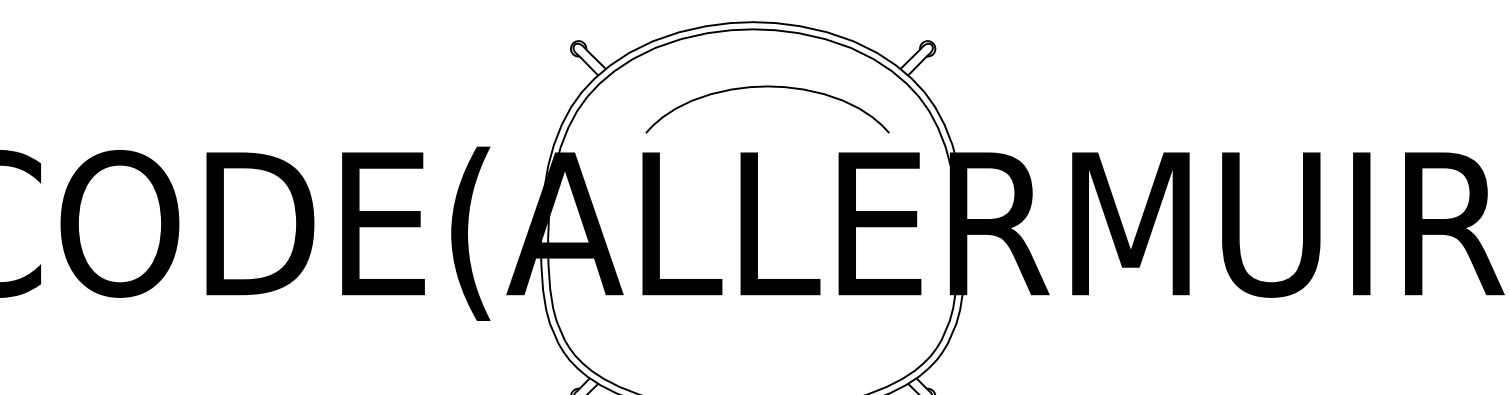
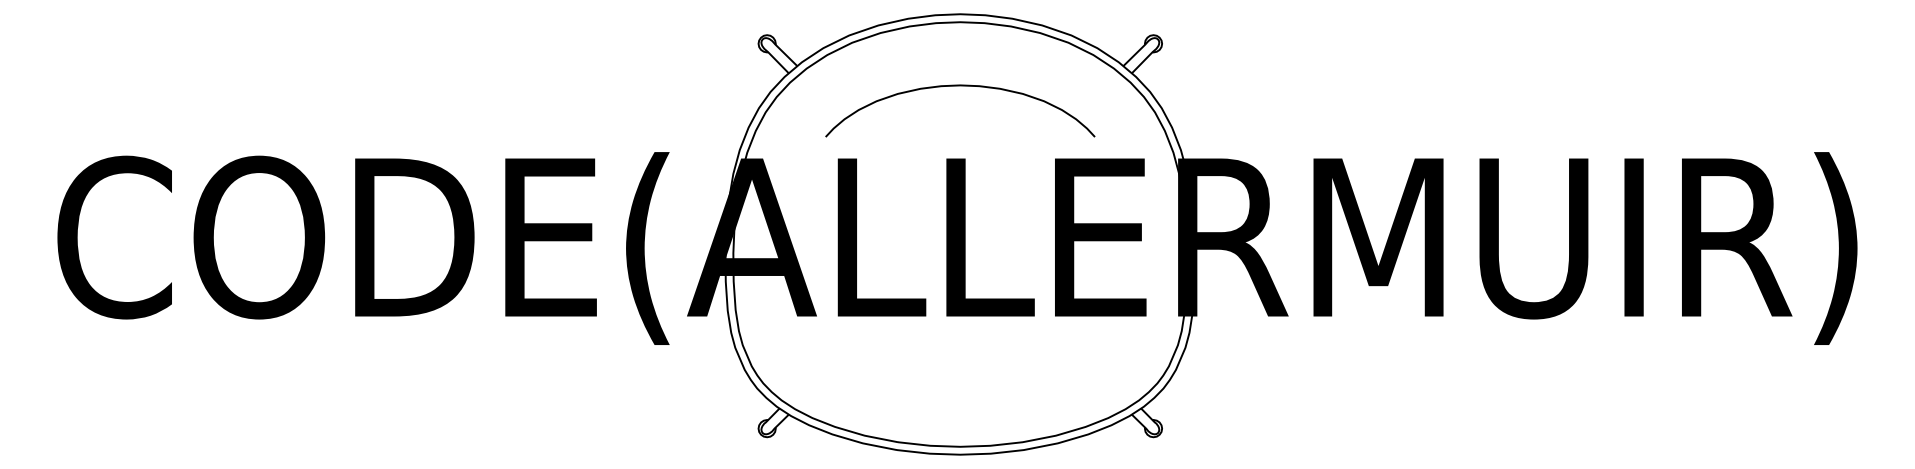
curve: (767, 87) -> (960, 86), moved

